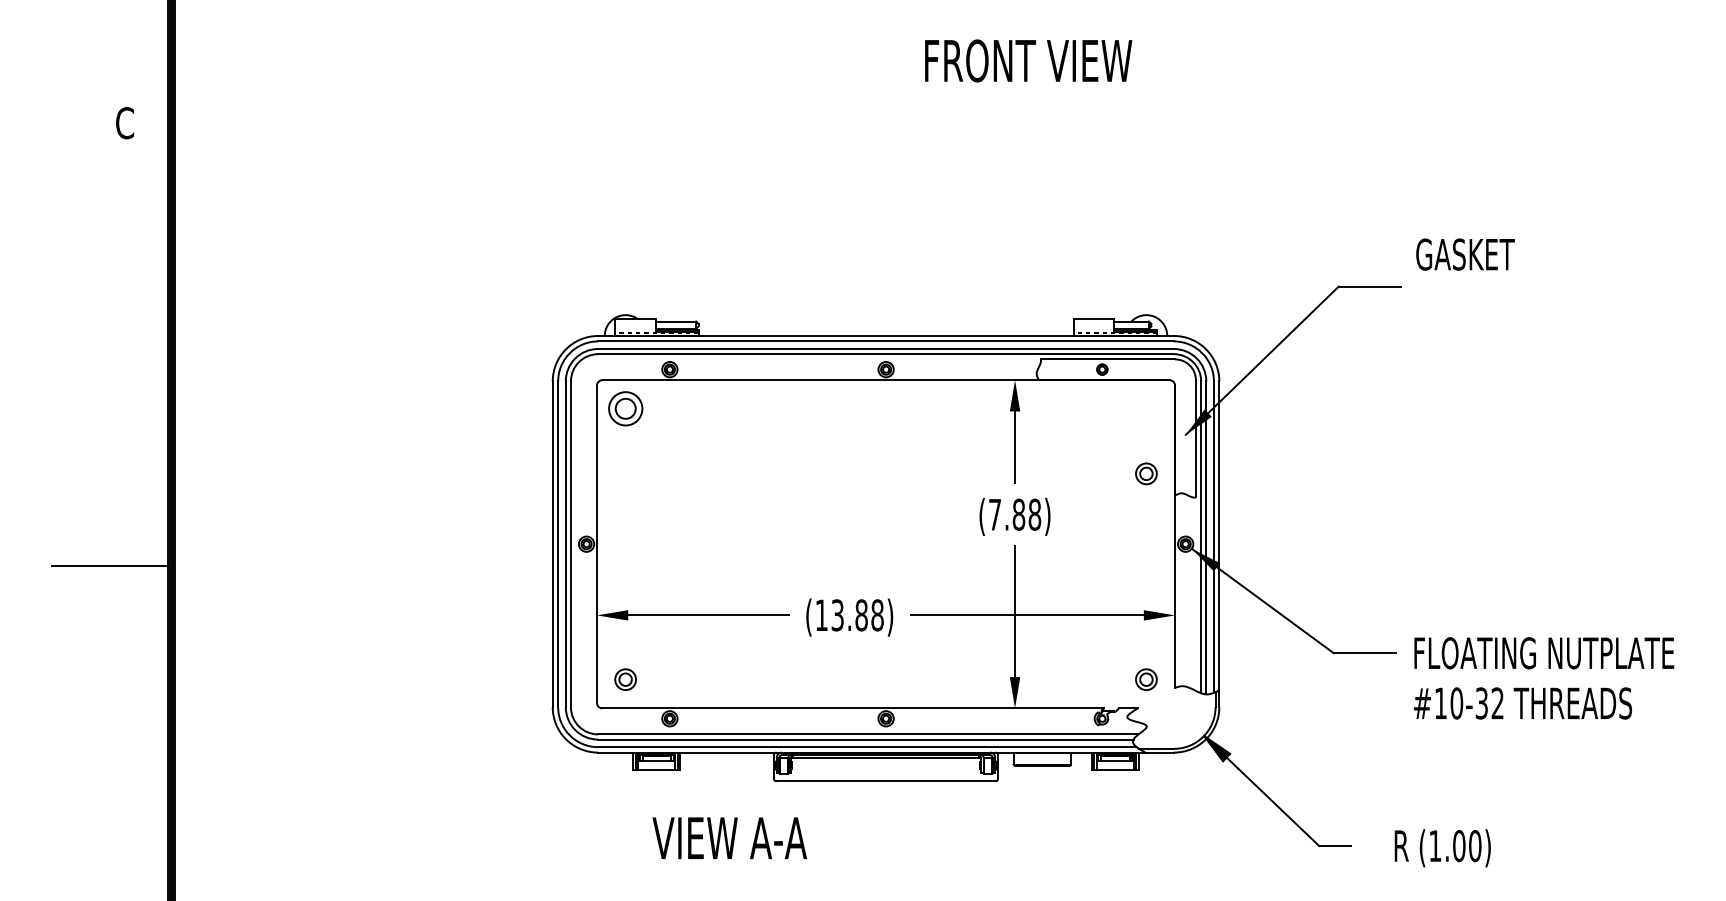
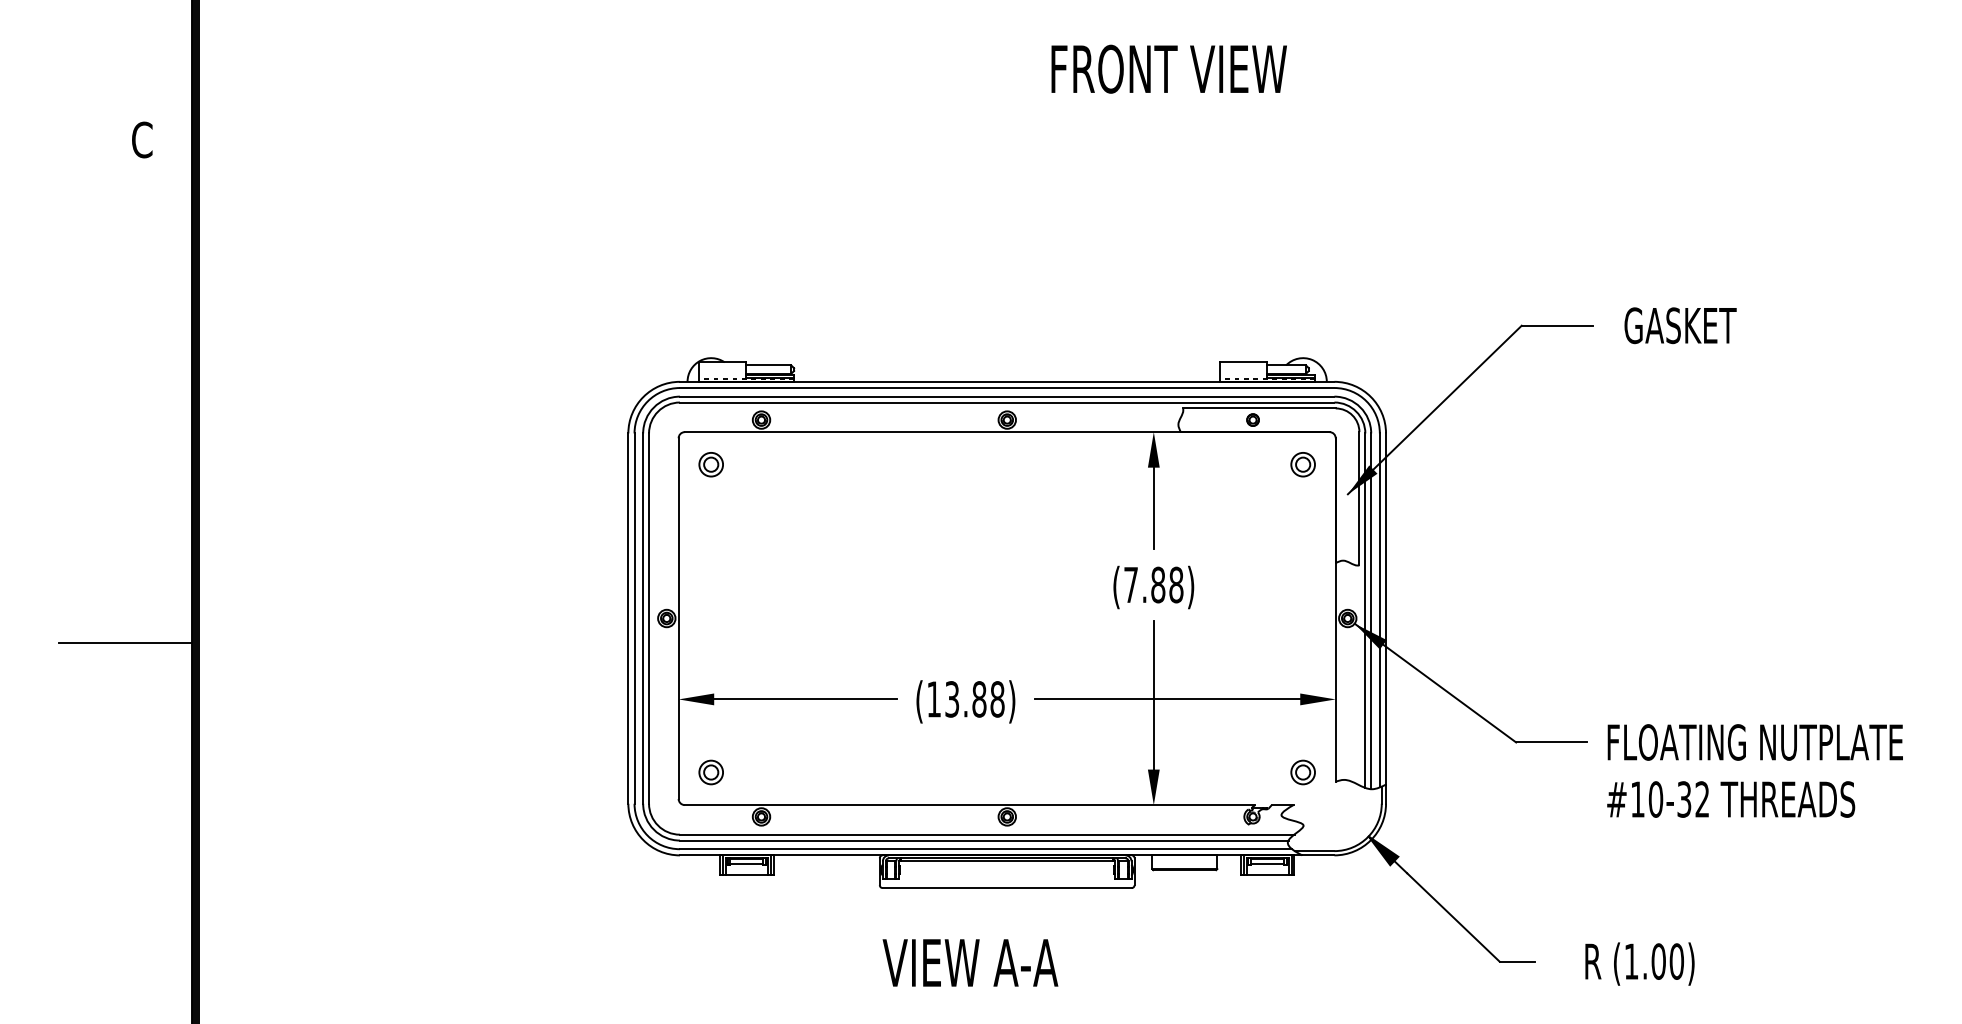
text: (1465, 254) -> (1680, 325), moved
part: (625, 408) -> (711, 464), size x0.62
part: (1146, 473) -> (1303, 464), moved
text: (729, 837) -> (970, 962), moved

